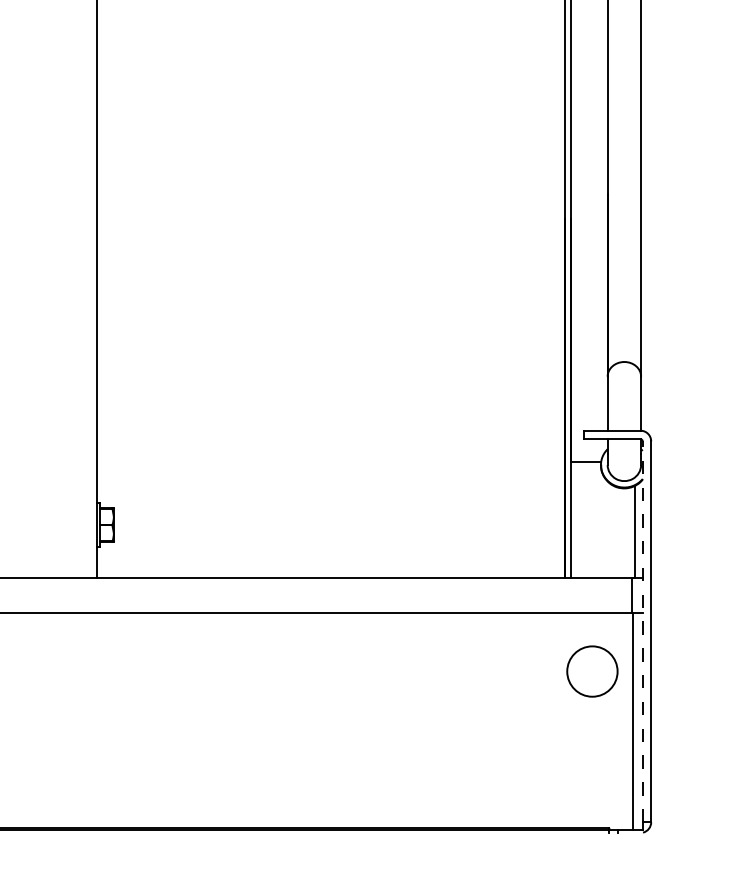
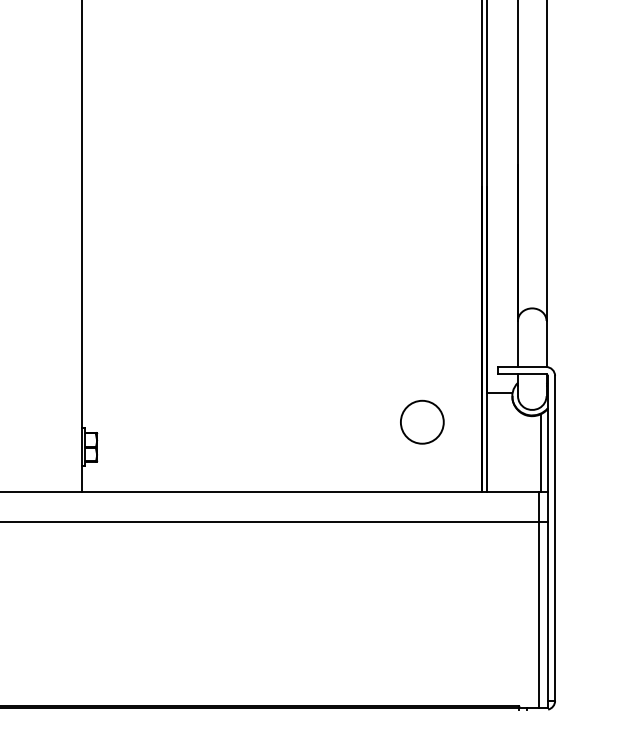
line: (642, 631) -> (547, 538), dashed -> solid
circle: (592, 671) -> (422, 422), moved

